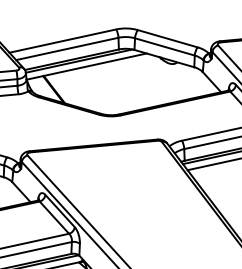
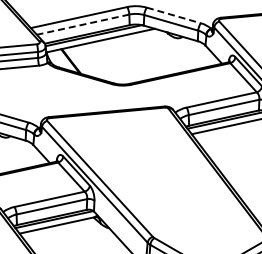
line: (168, 38) -> (174, 15), solid -> dashed
line: (66, 48) -> (82, 24), solid -> dashed

